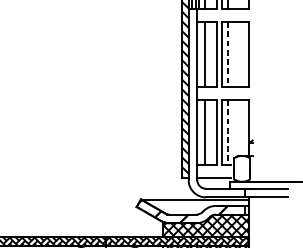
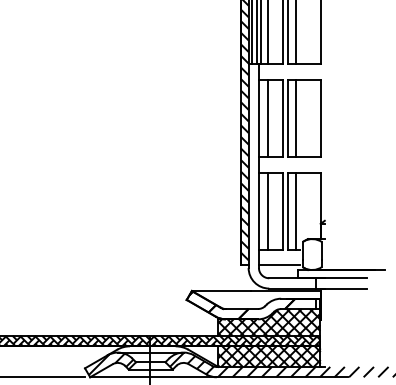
line: (227, 54) -> (295, 118), dashed -> solid
line: (227, 132) -> (295, 211), dashed -> solid

